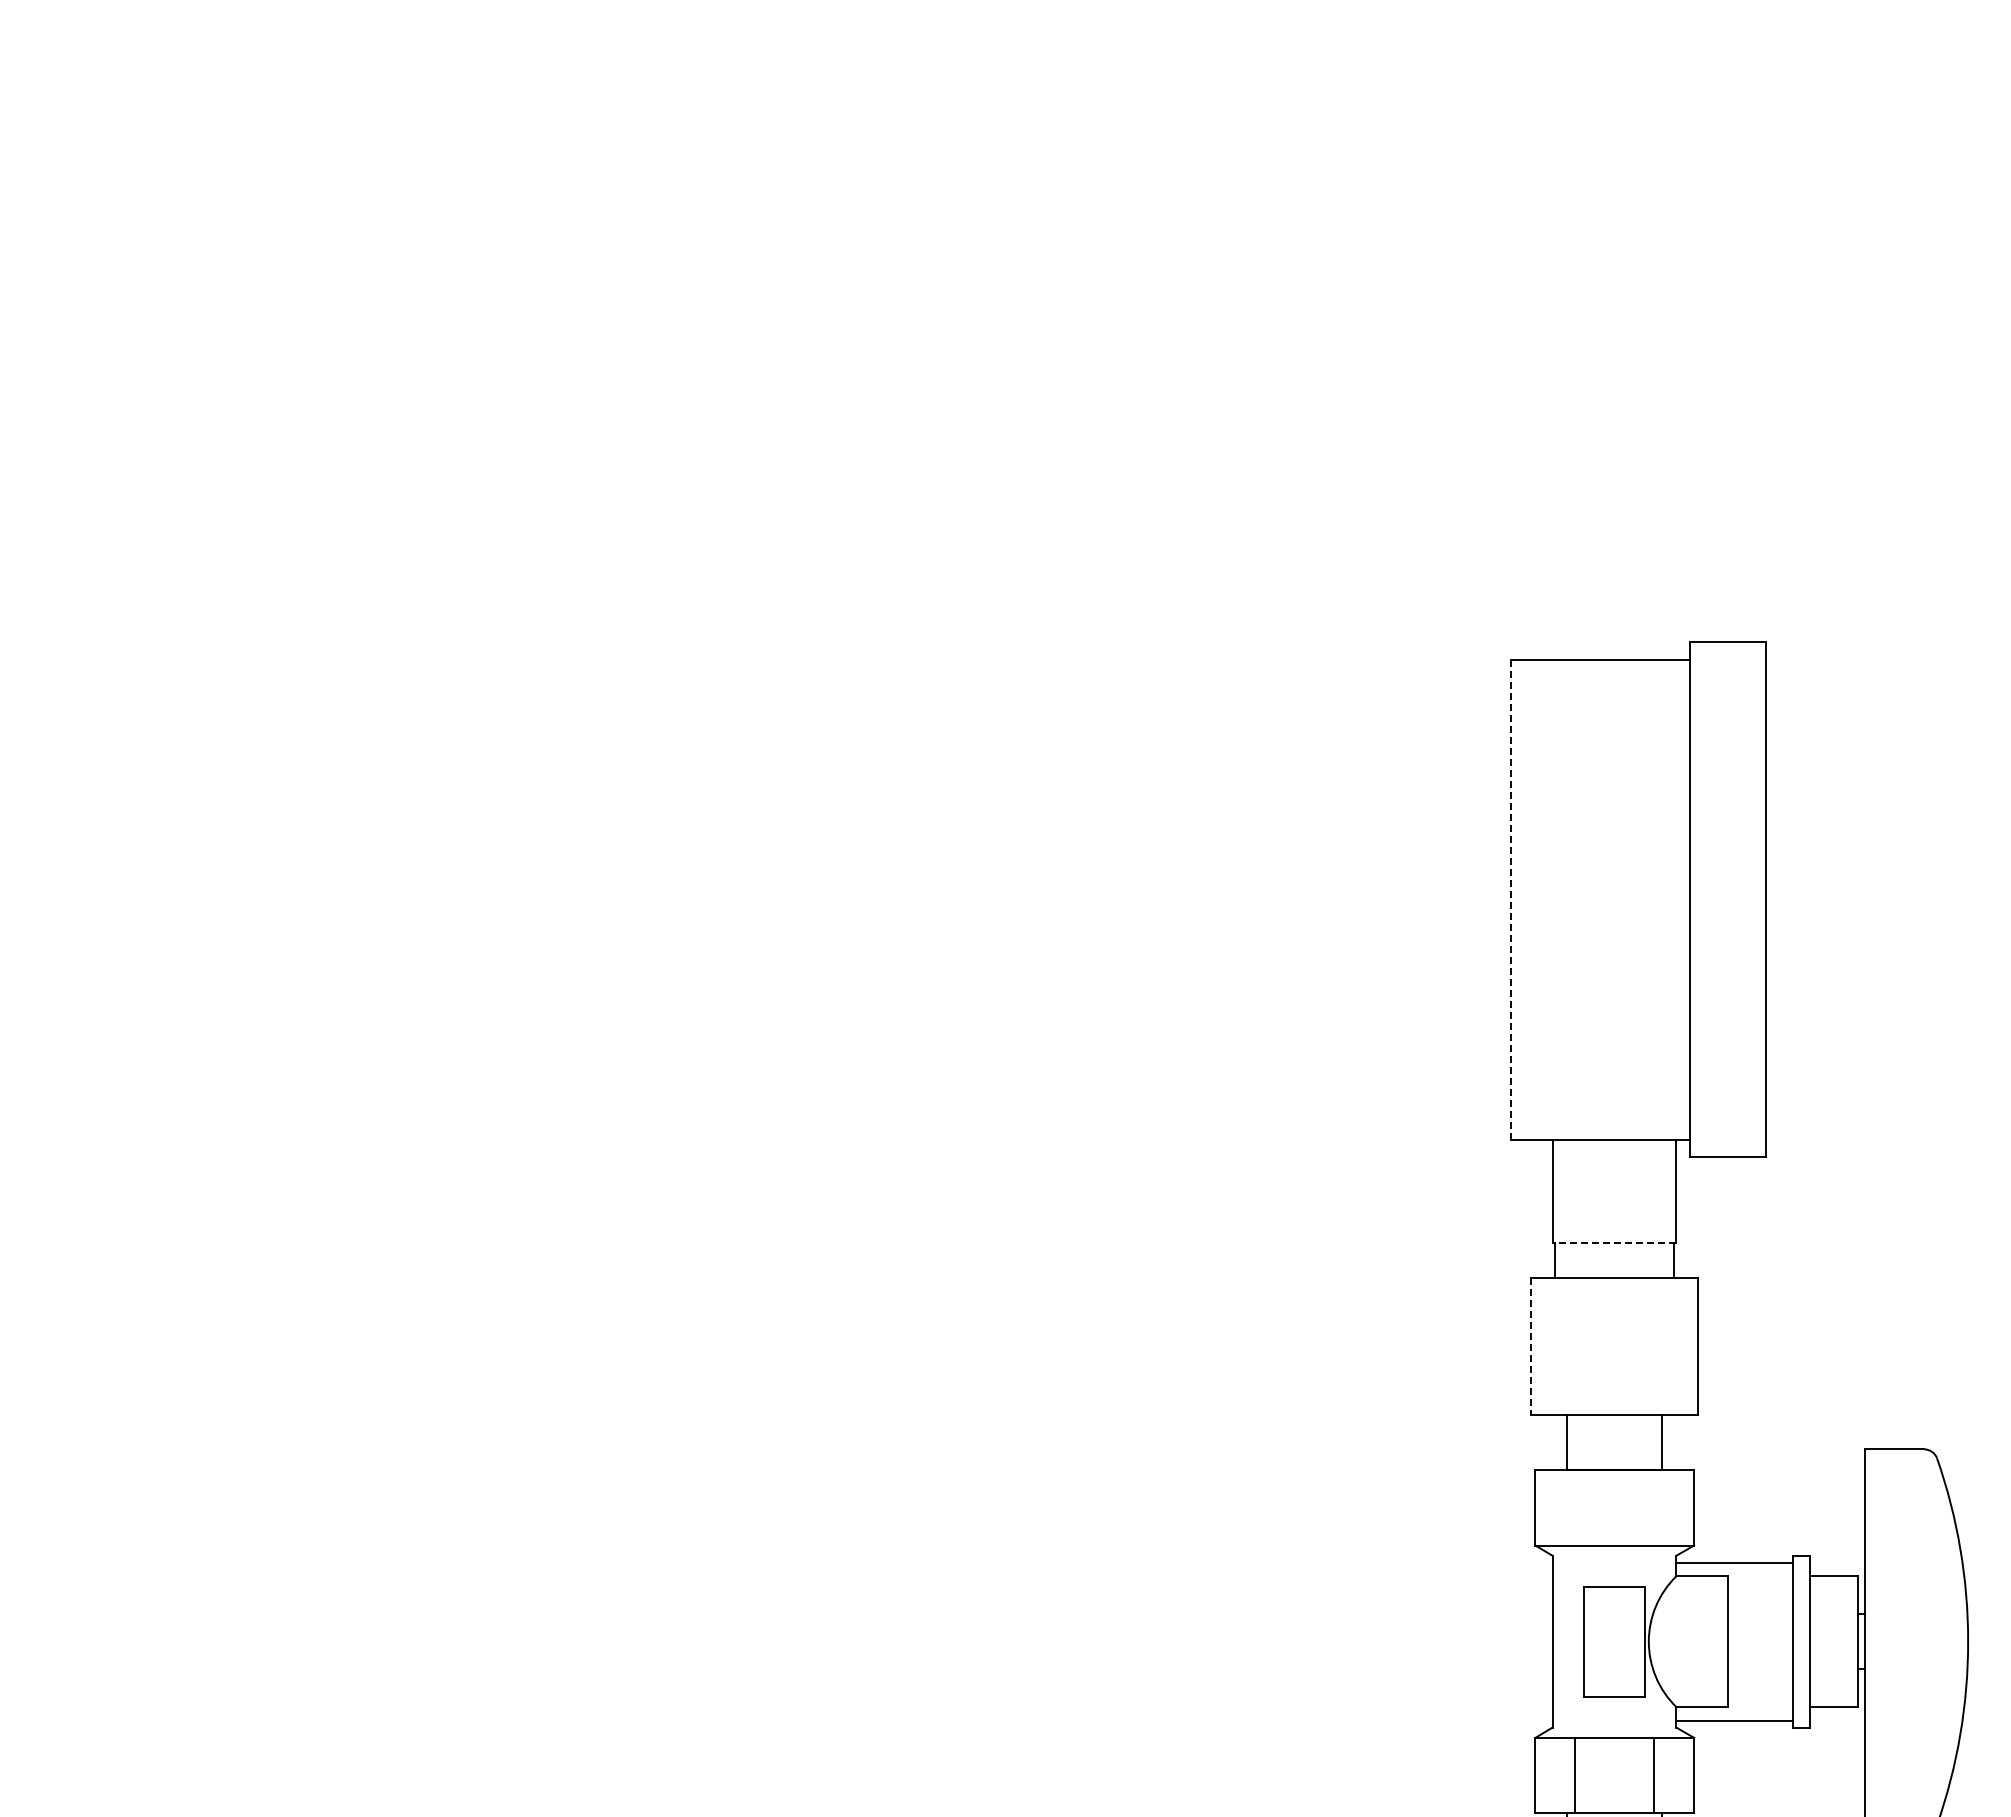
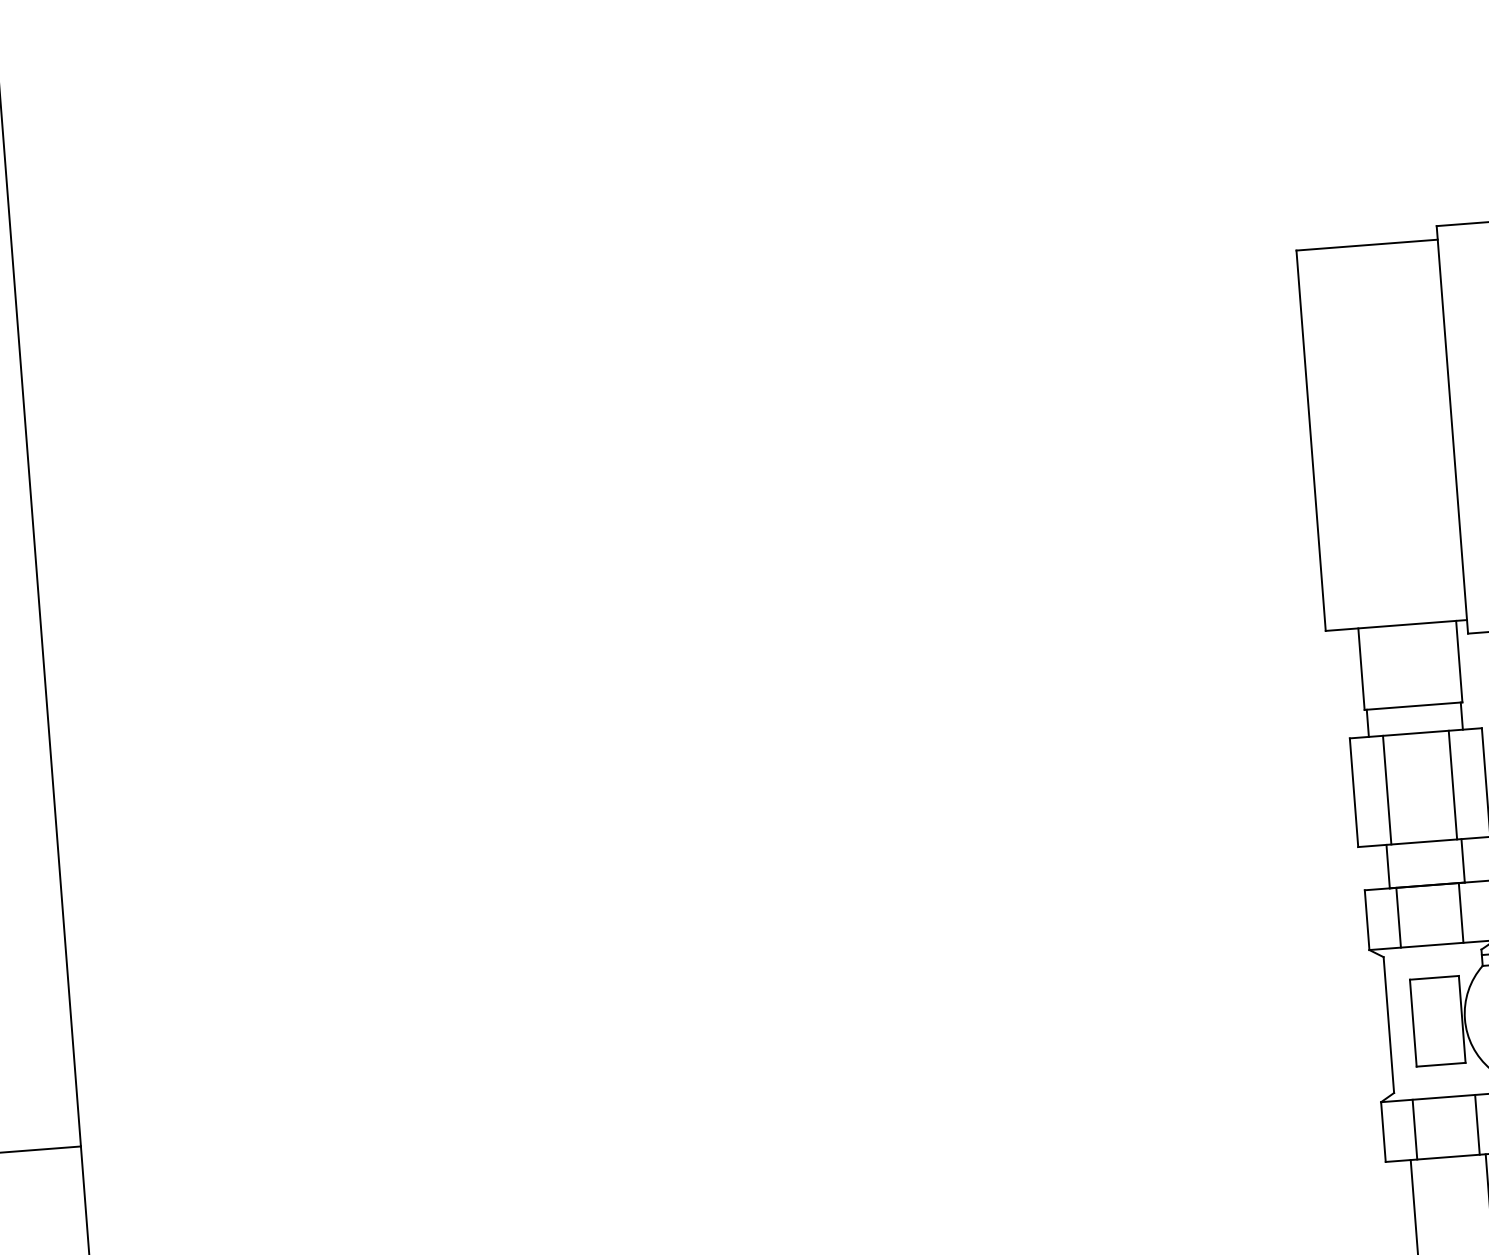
line: (1511, 899) -> (1311, 440), dashed -> solid
line: (1614, 1243) -> (1413, 706), dashed -> solid
line: (1531, 1346) -> (1354, 792), dashed -> solid
line: (1573, 1346) -> (1387, 790), added
line: (1656, 1346) -> (1453, 785), added
line: (1575, 1507) -> (1398, 917), added
line: (1654, 1507) -> (1461, 912), added

